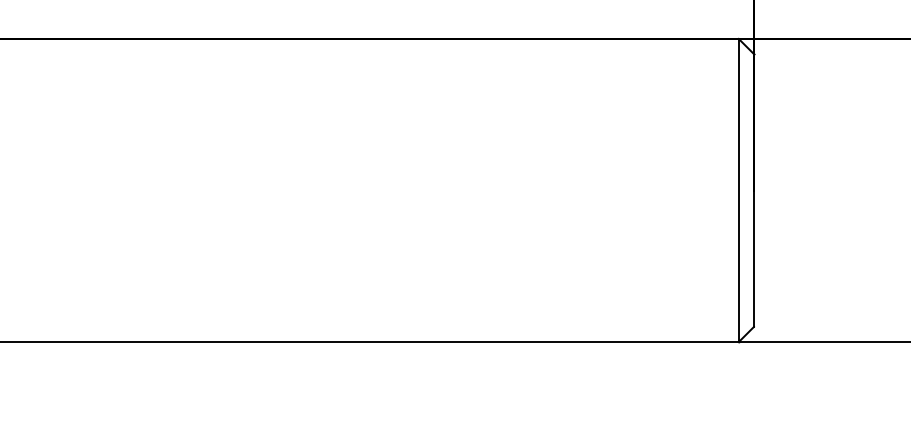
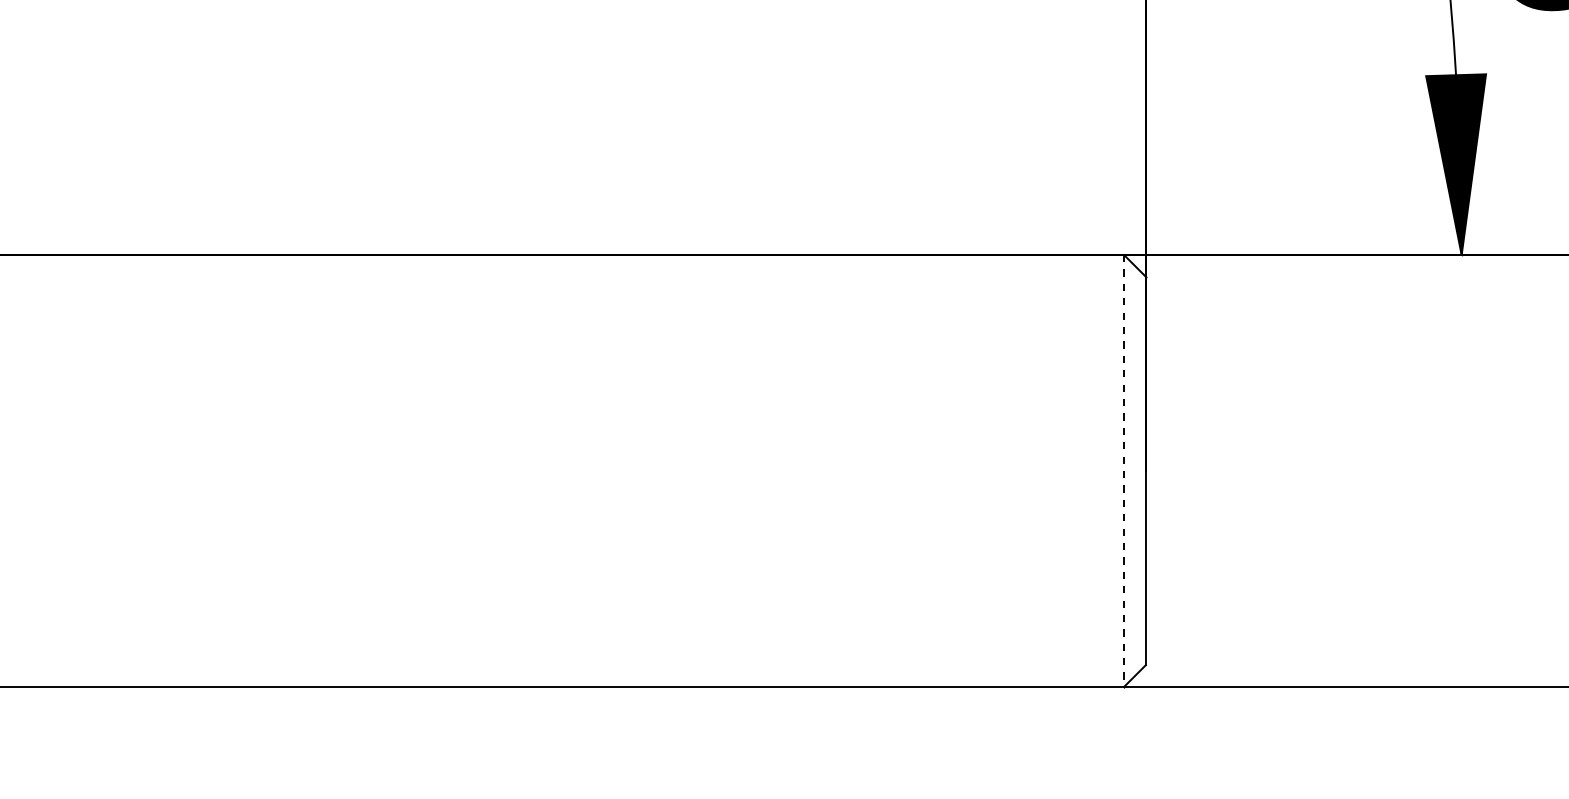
line: (739, 190) -> (1124, 470), solid -> dashed

